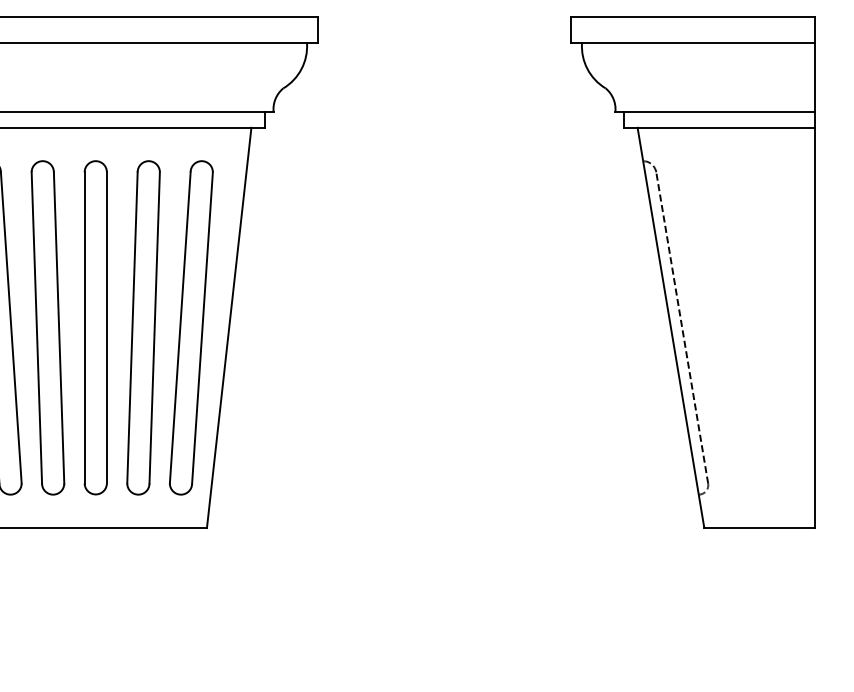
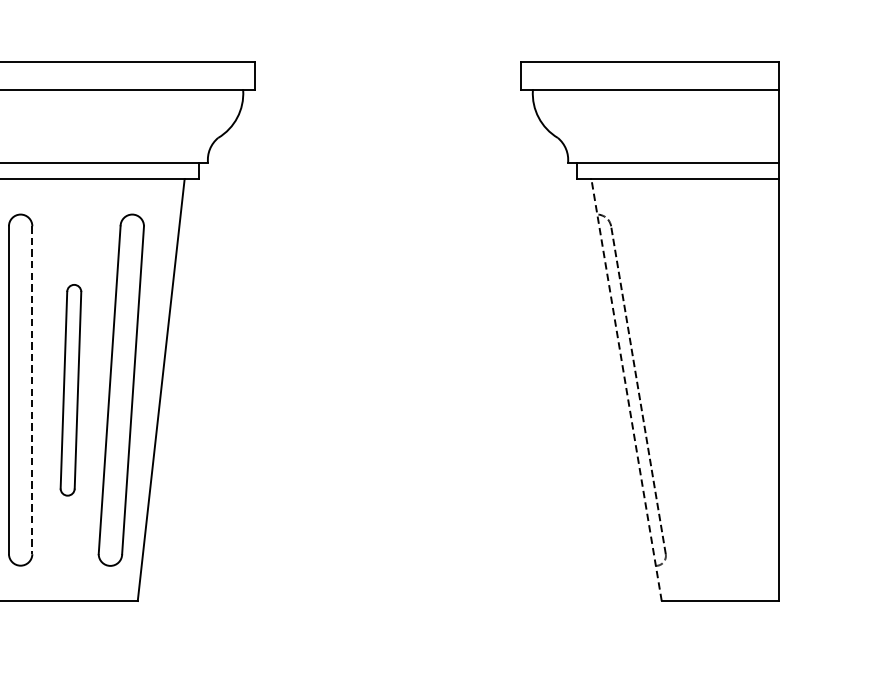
part: (143, 327) -> (70, 389), size x0.6
line: (670, 327) -> (626, 389), solid -> dashed
line: (106, 328) -> (31, 390), solid -> dashed

